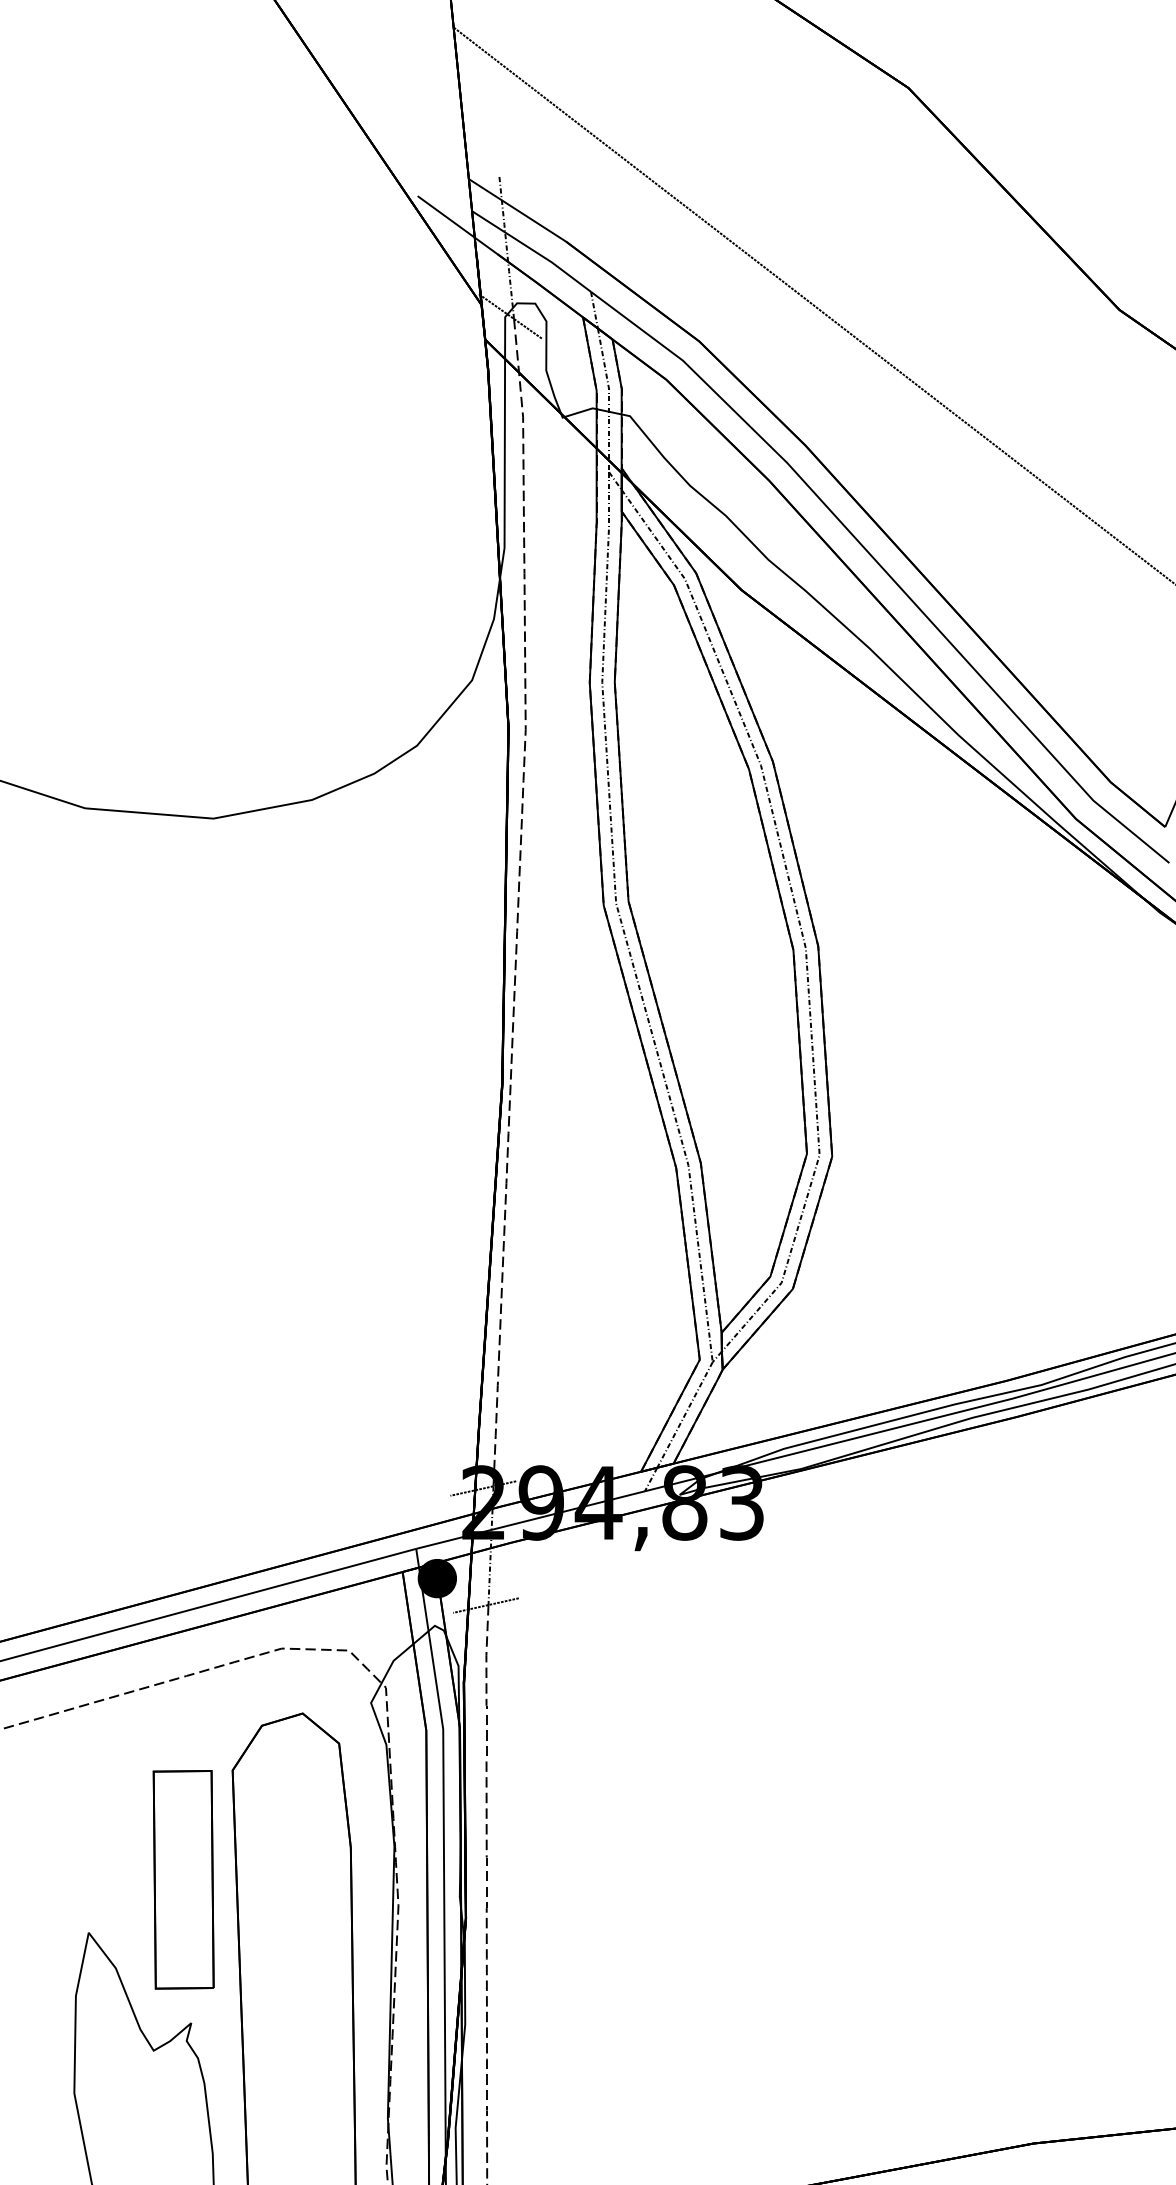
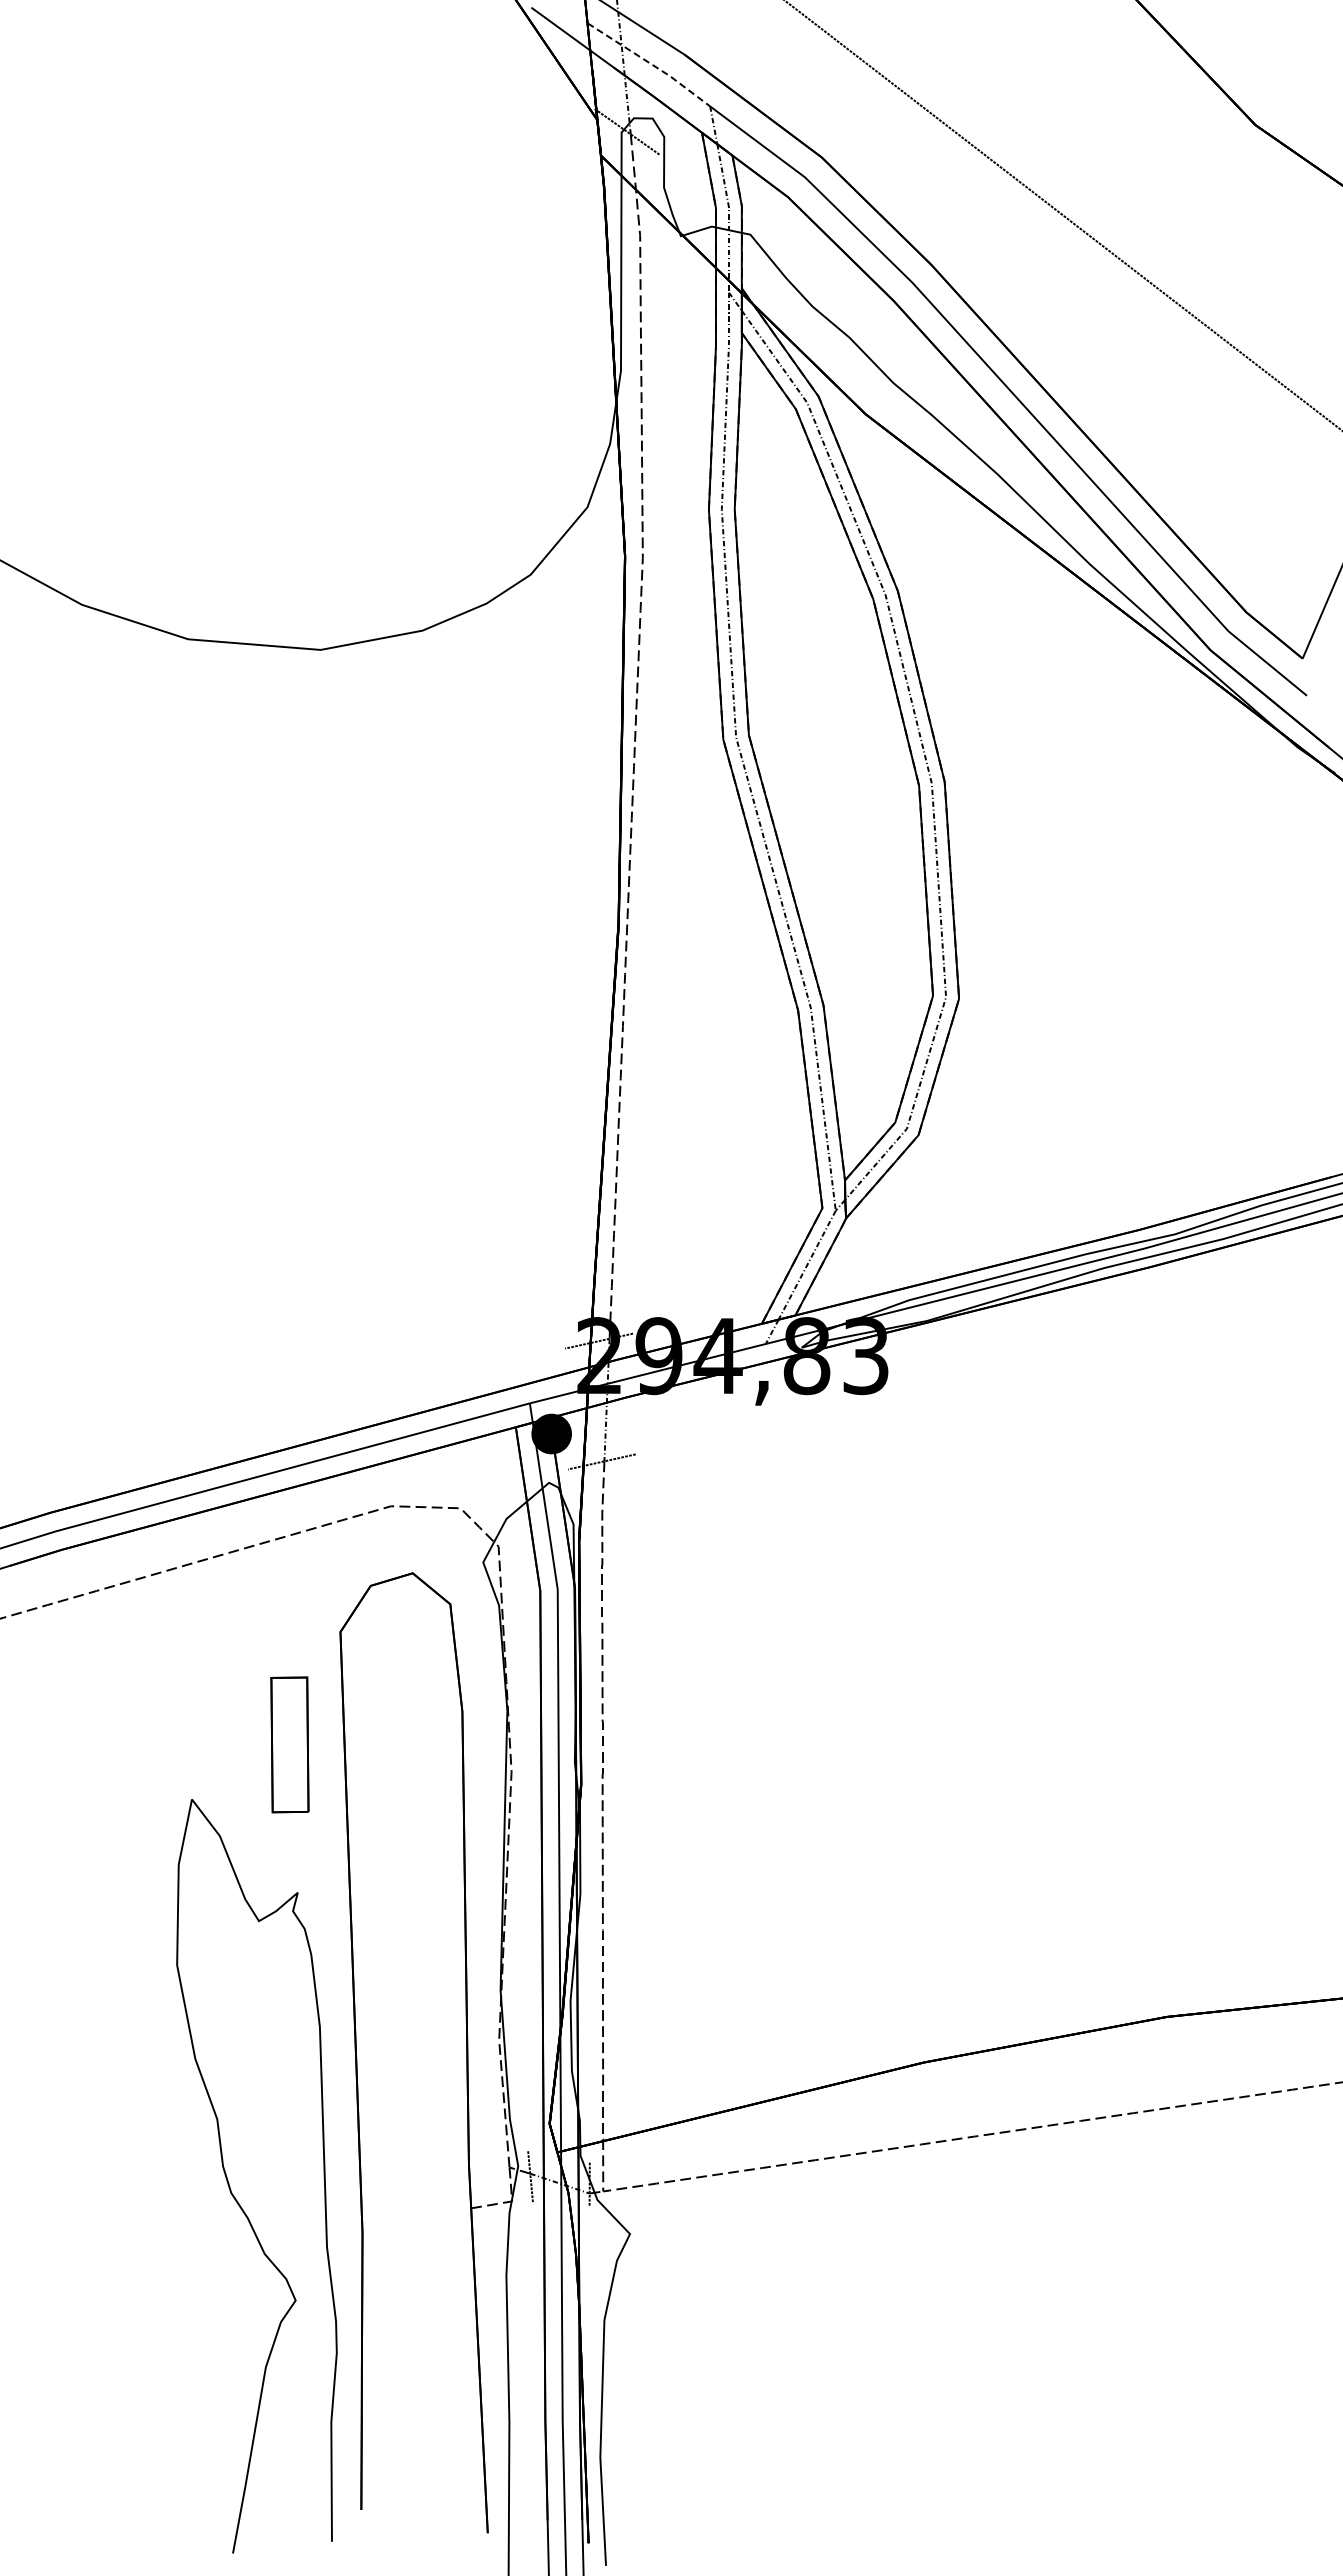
line: (533, 250) -> (650, 63), solid -> dashed
part: (183, 1879) -> (289, 1744), size x0.6

